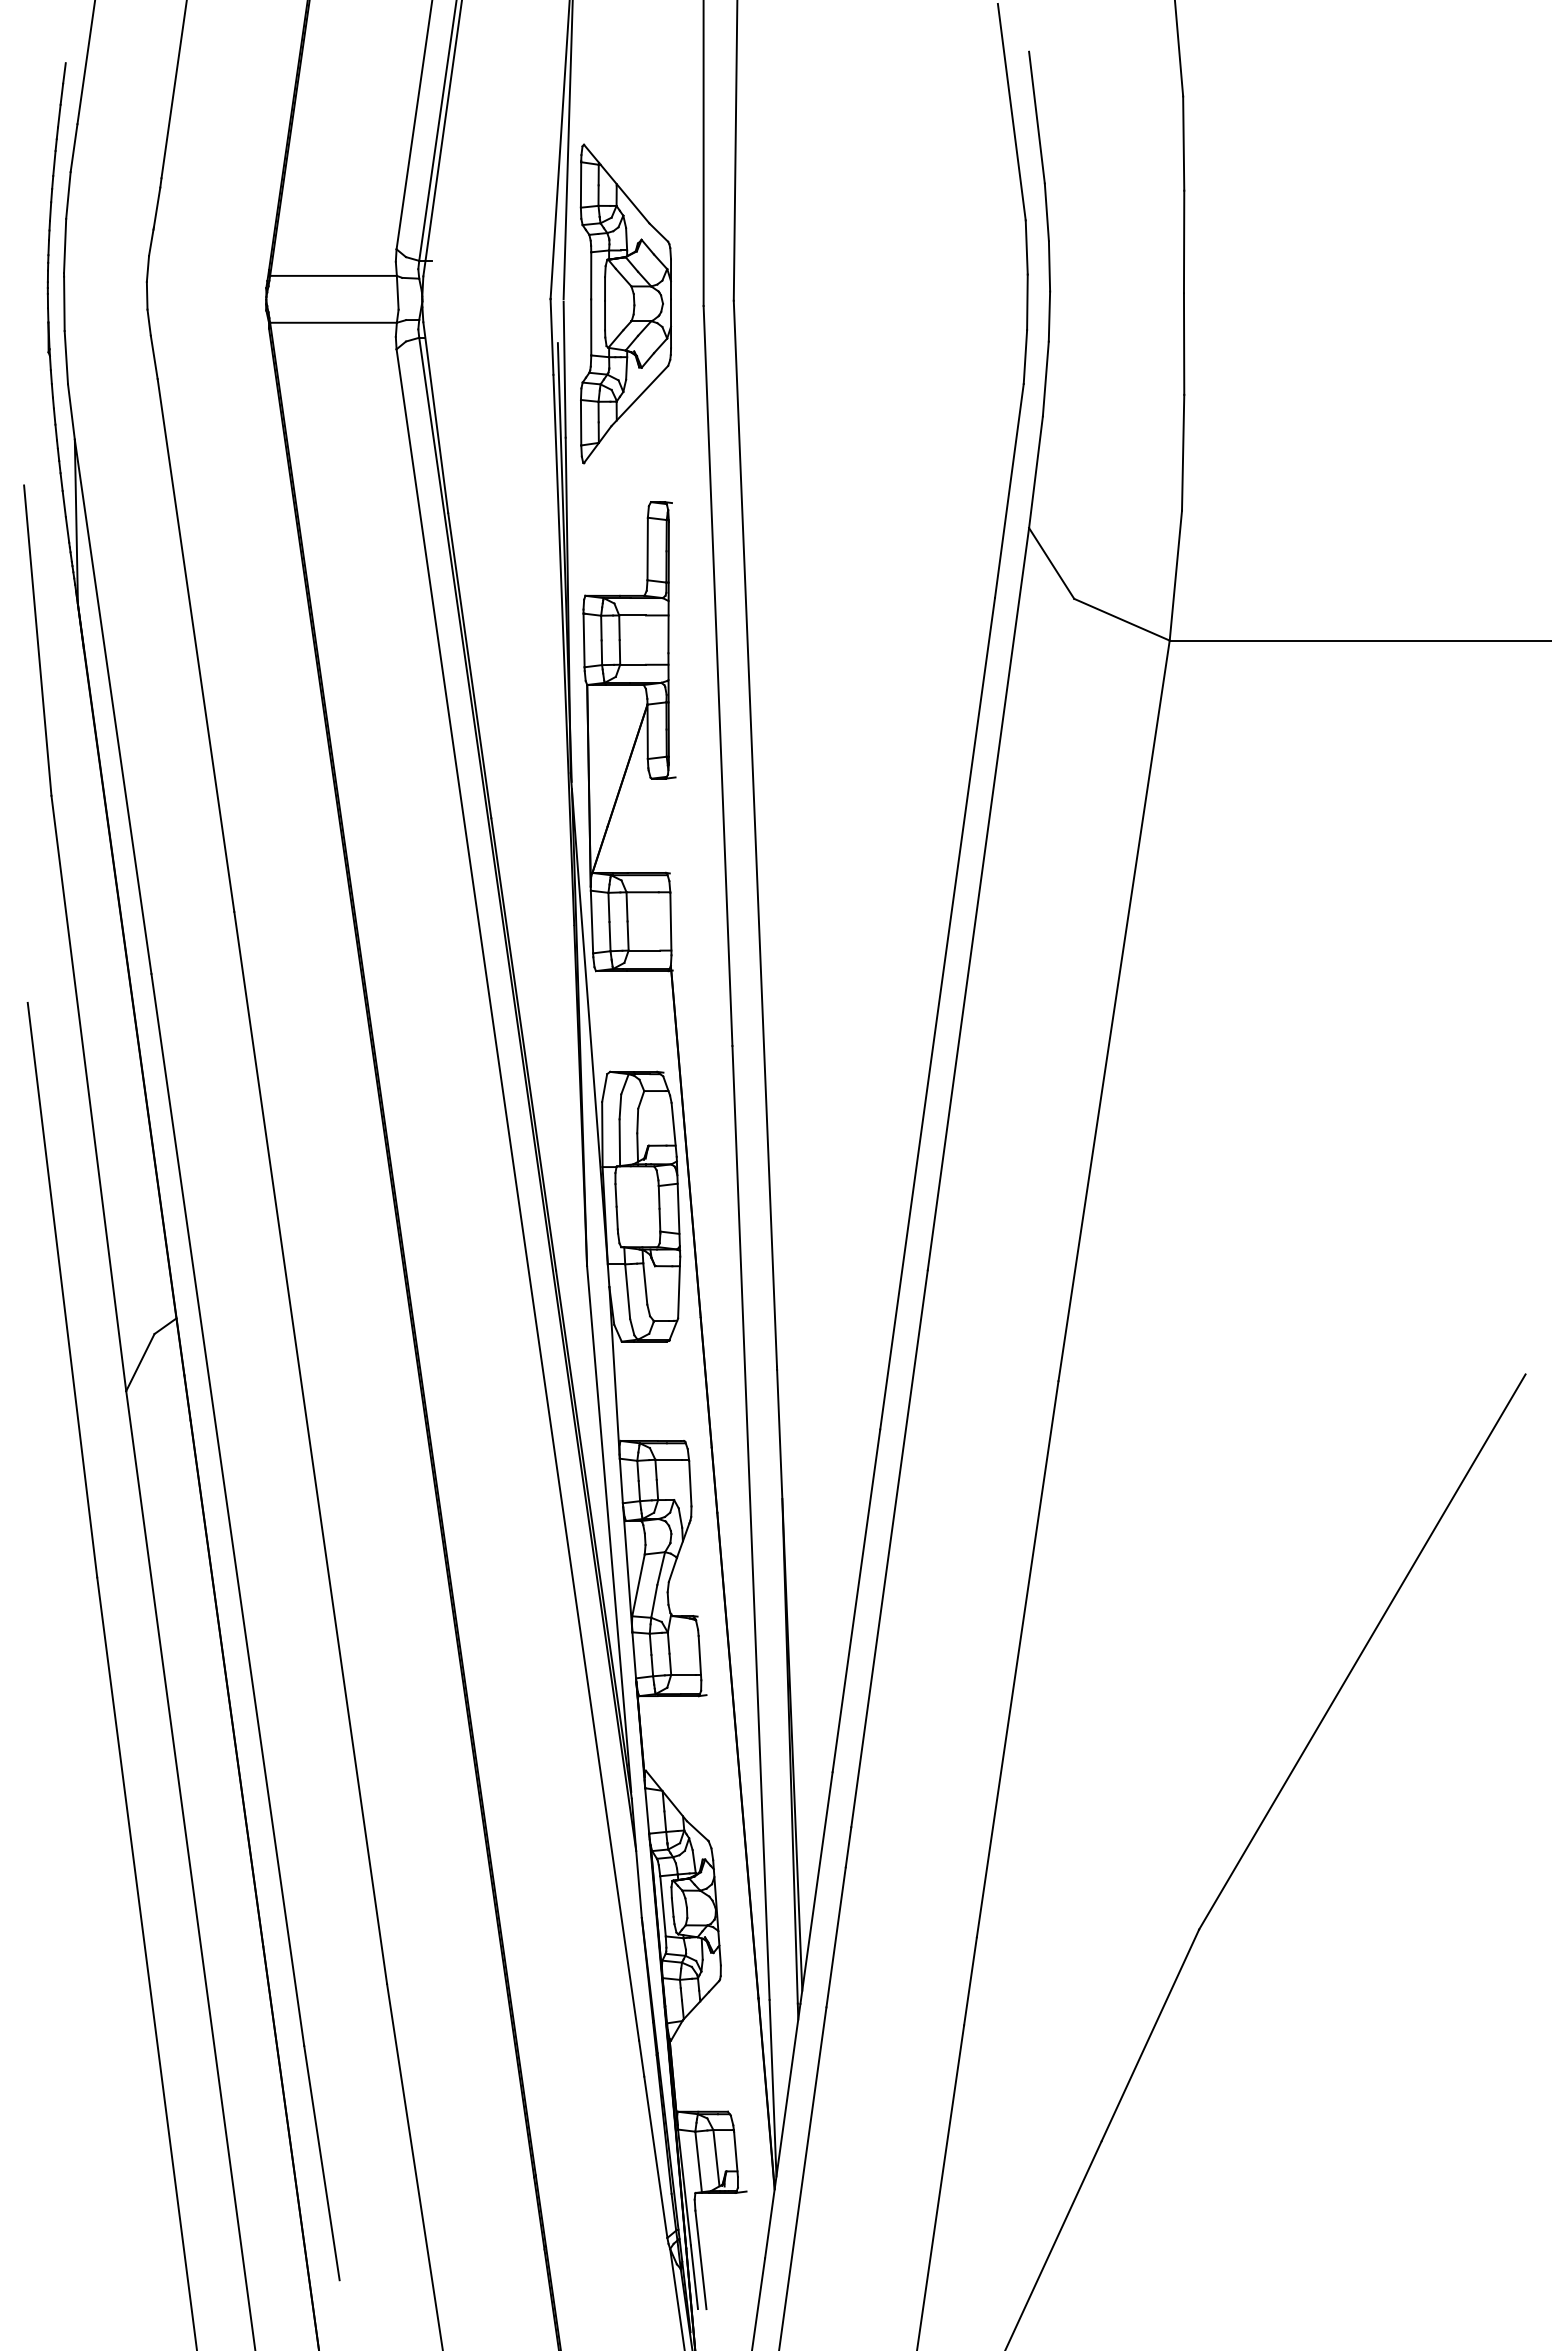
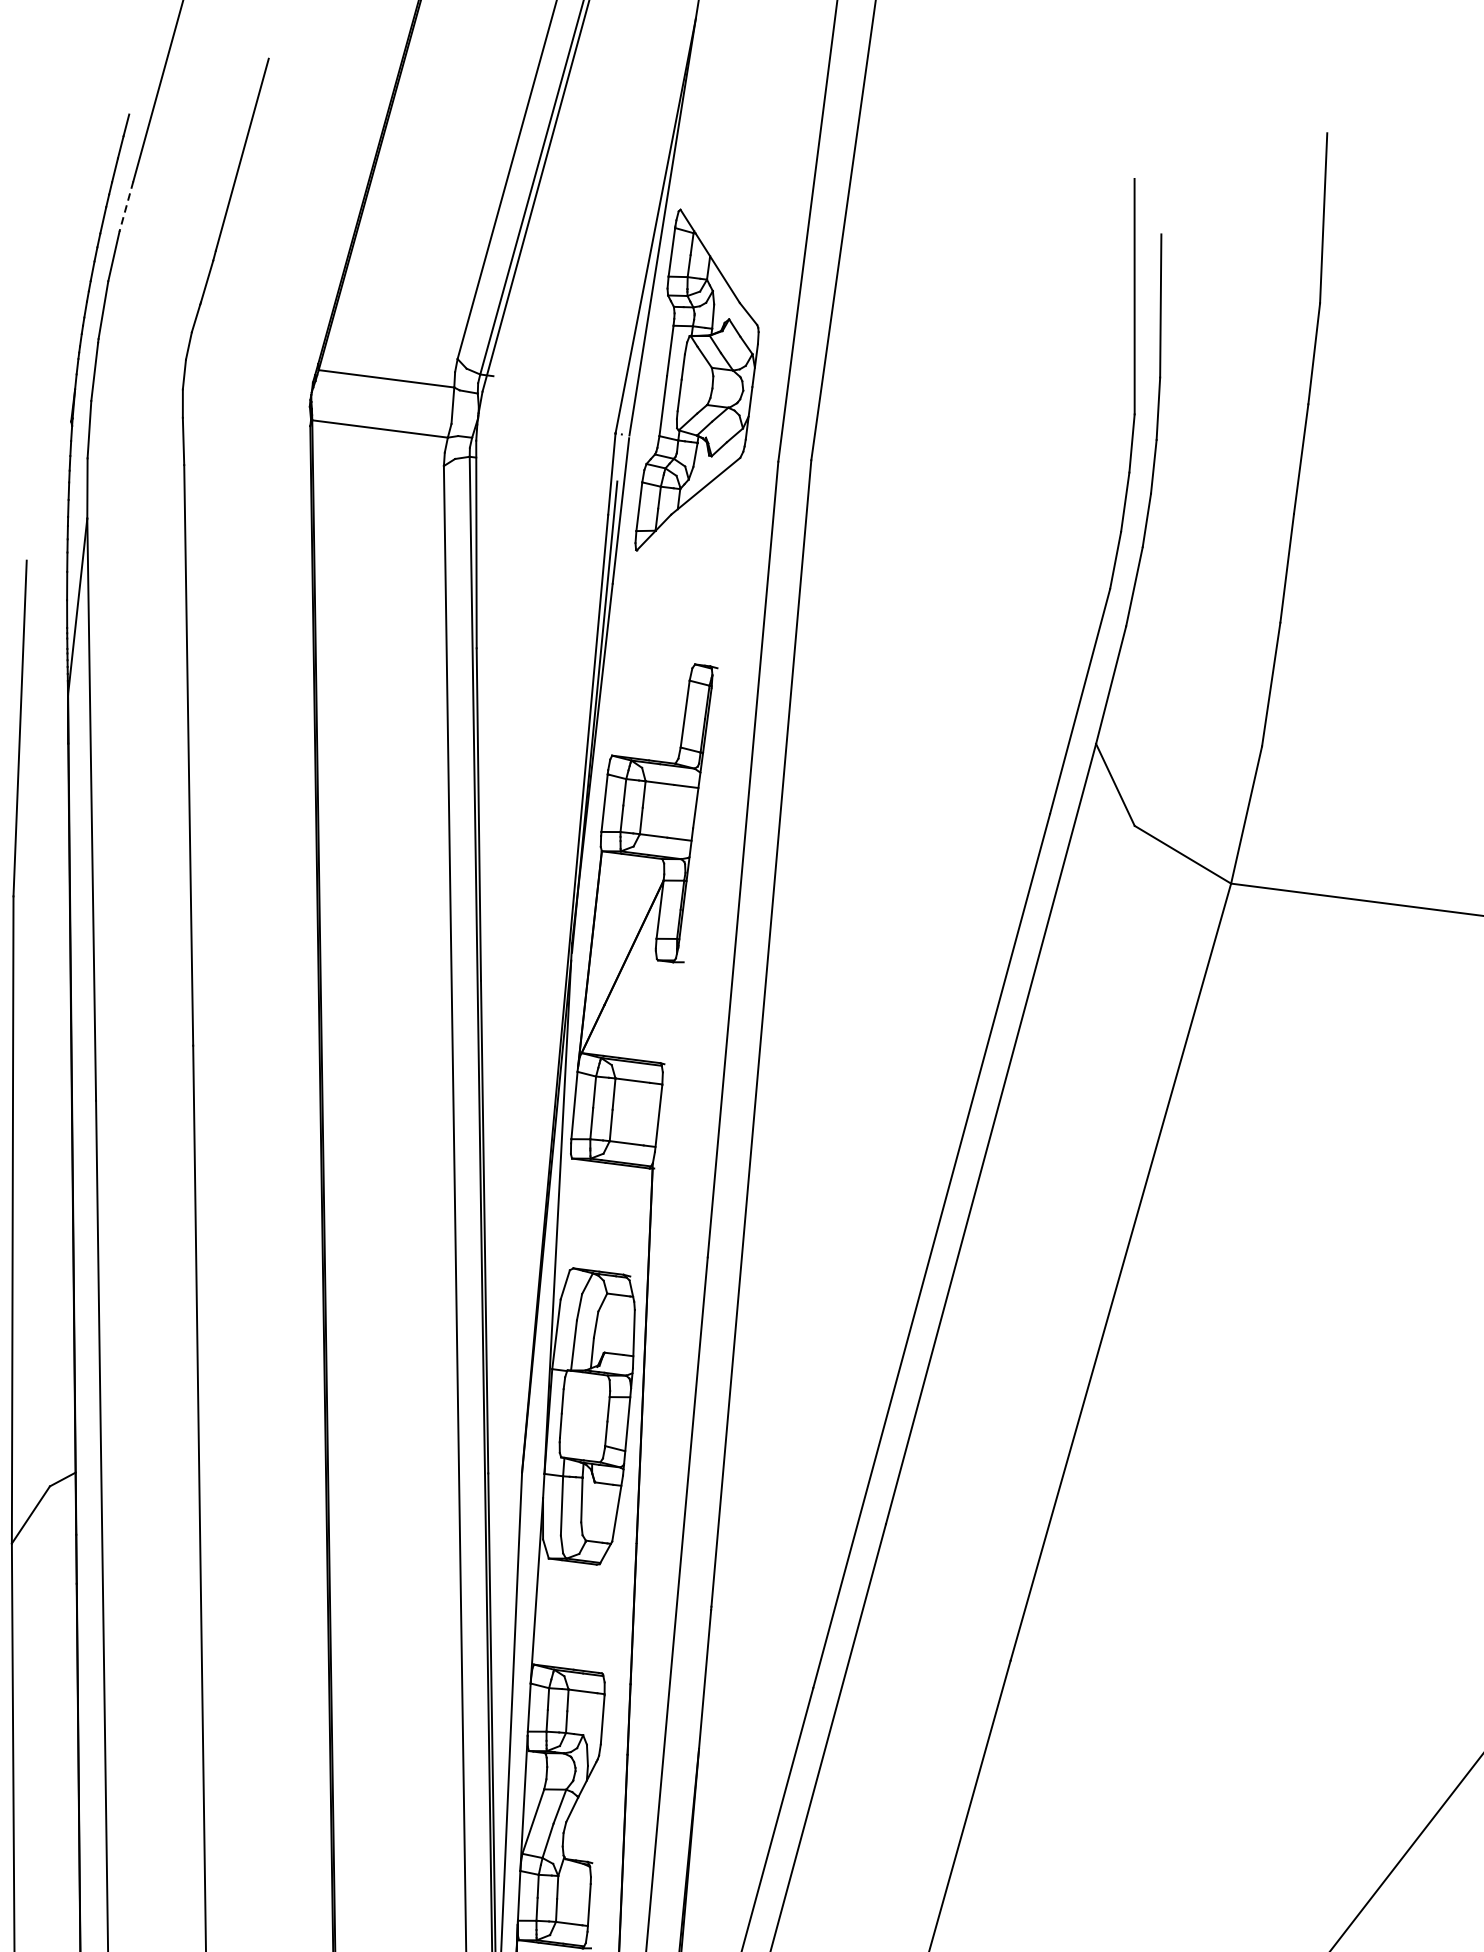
line: (73, 148) -> (125, 206), solid -> dashed
part: (625, 303) -> (703, 385), moved

